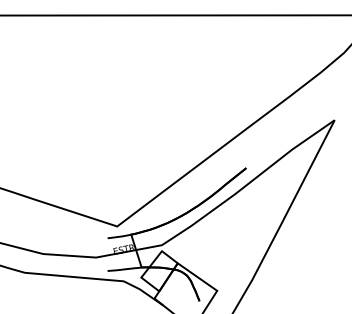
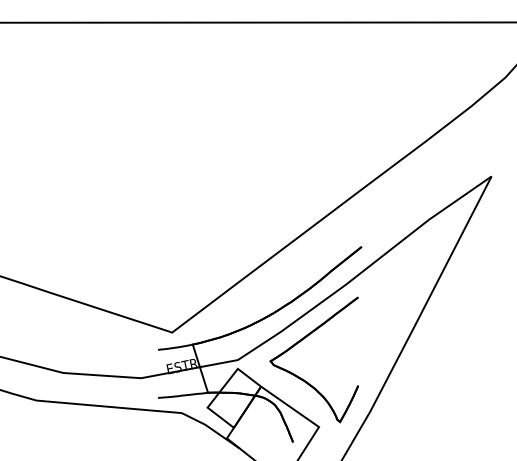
part: (206, 257) -> (303, 378), added

